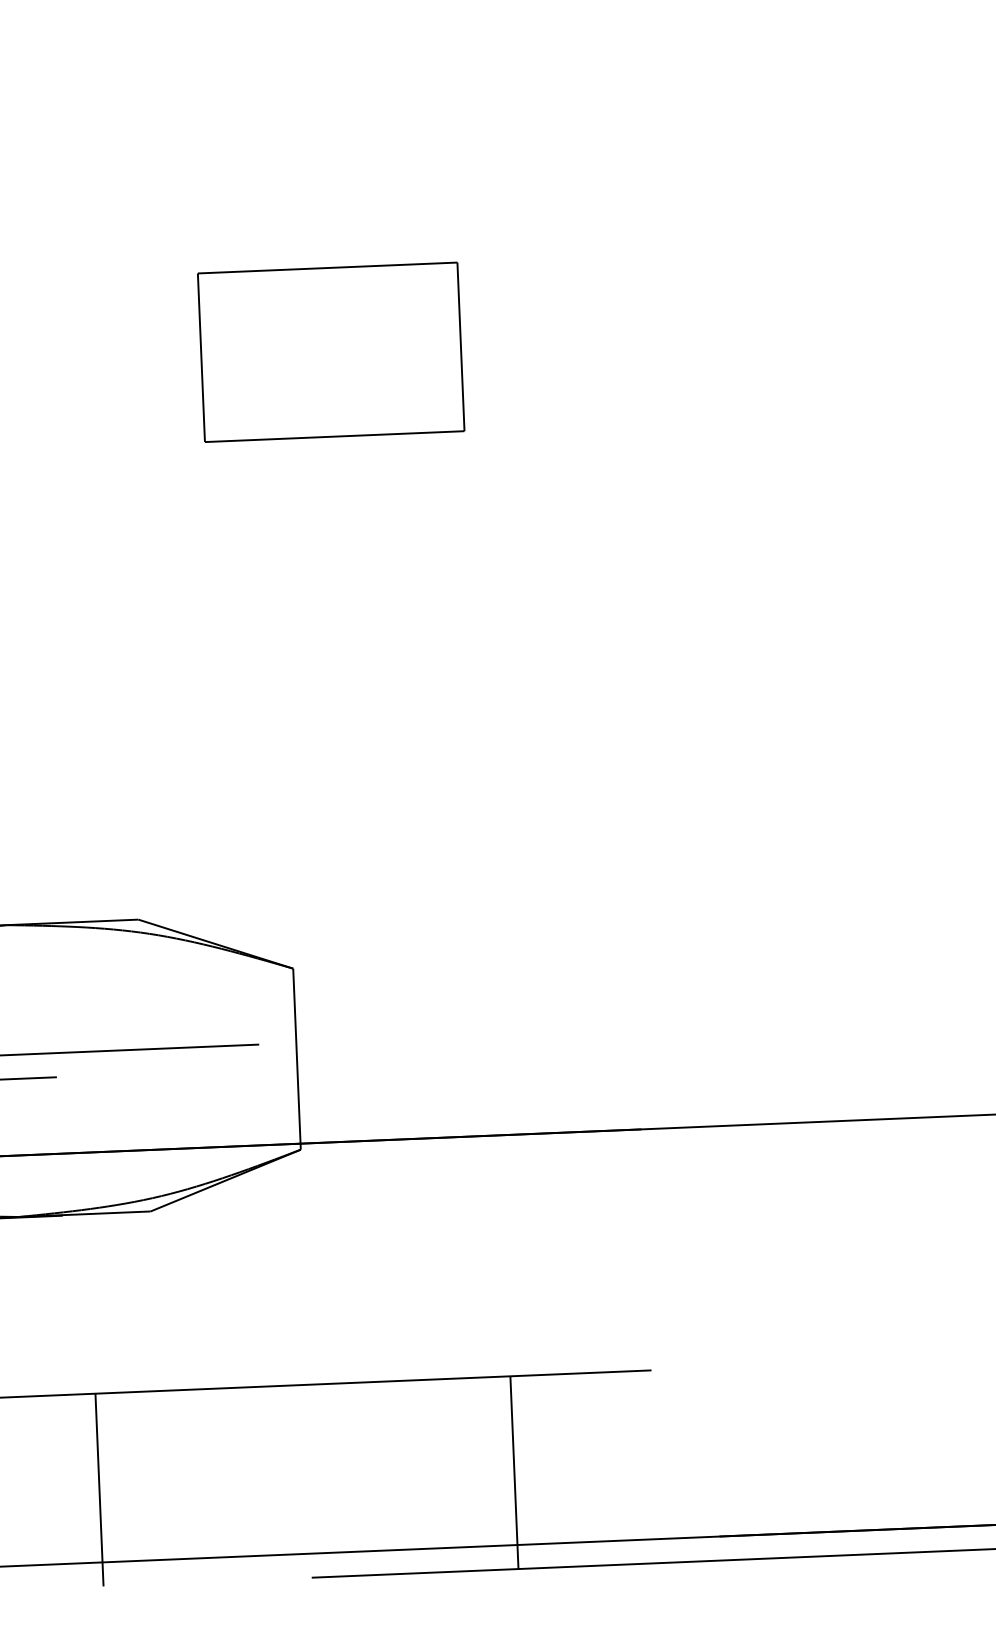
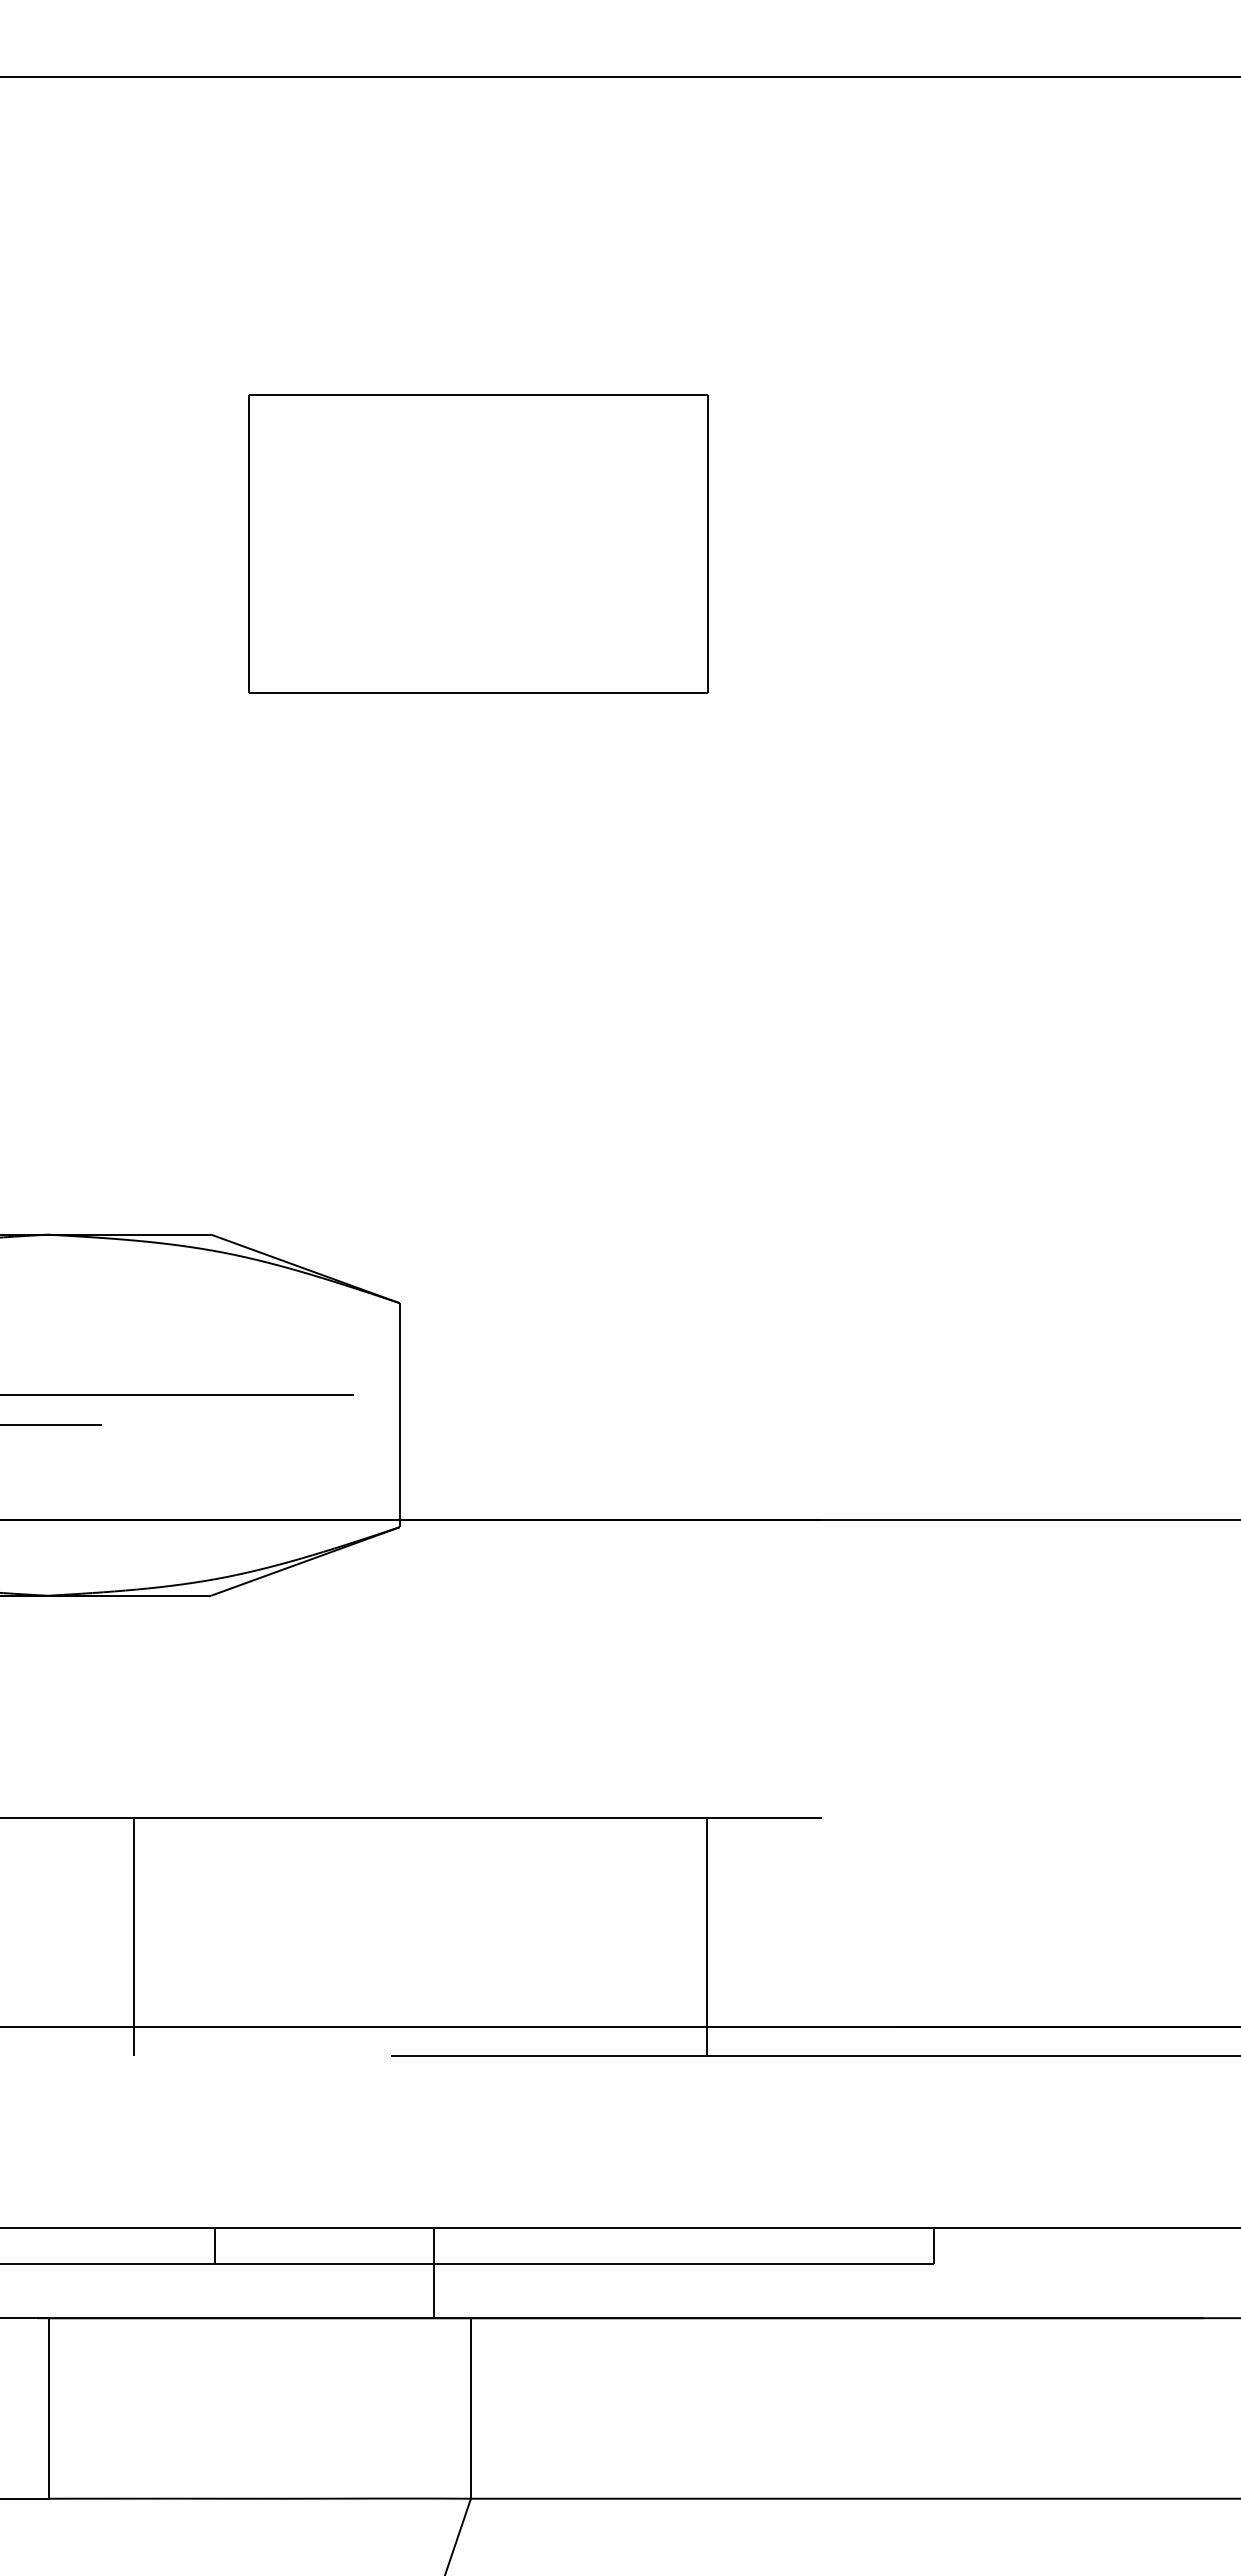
part: (331, 351) -> (478, 543), size x1.43
line: (514, 1472) -> (706, 1936), moved

